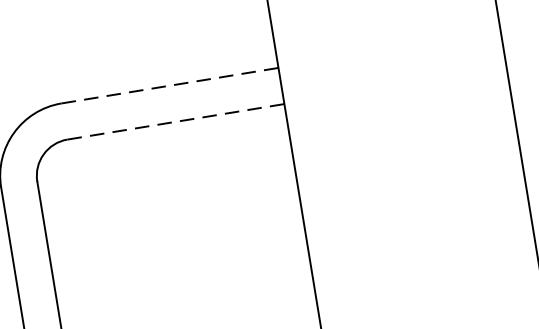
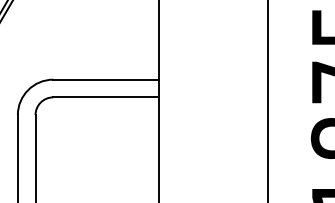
line: (170, 85) -> (106, 79), dashed -> solid
line: (176, 122) -> (106, 97), dashed -> solid

